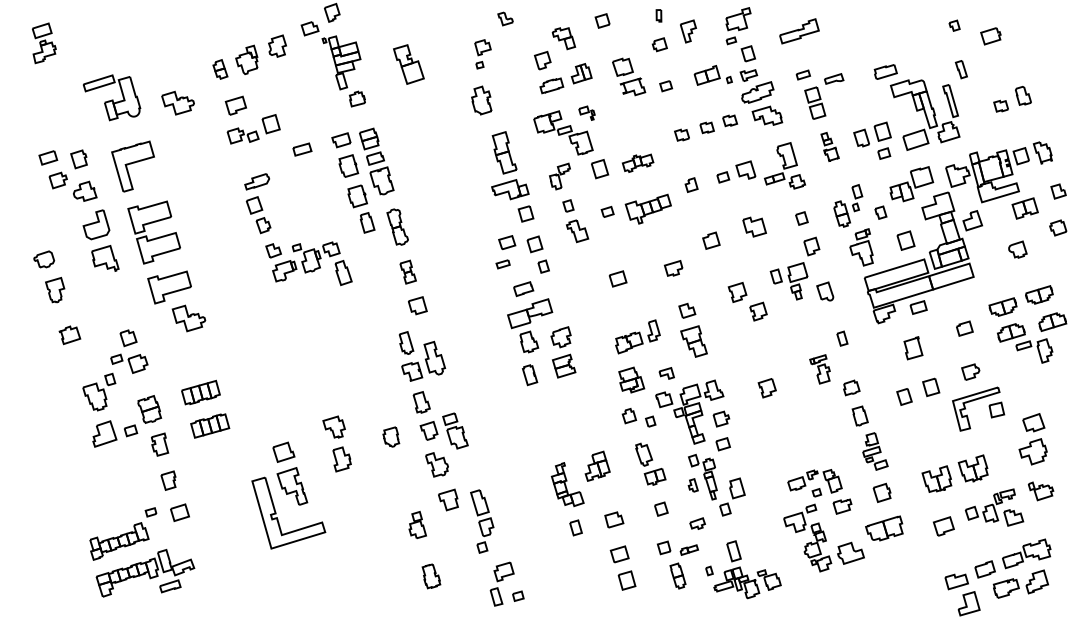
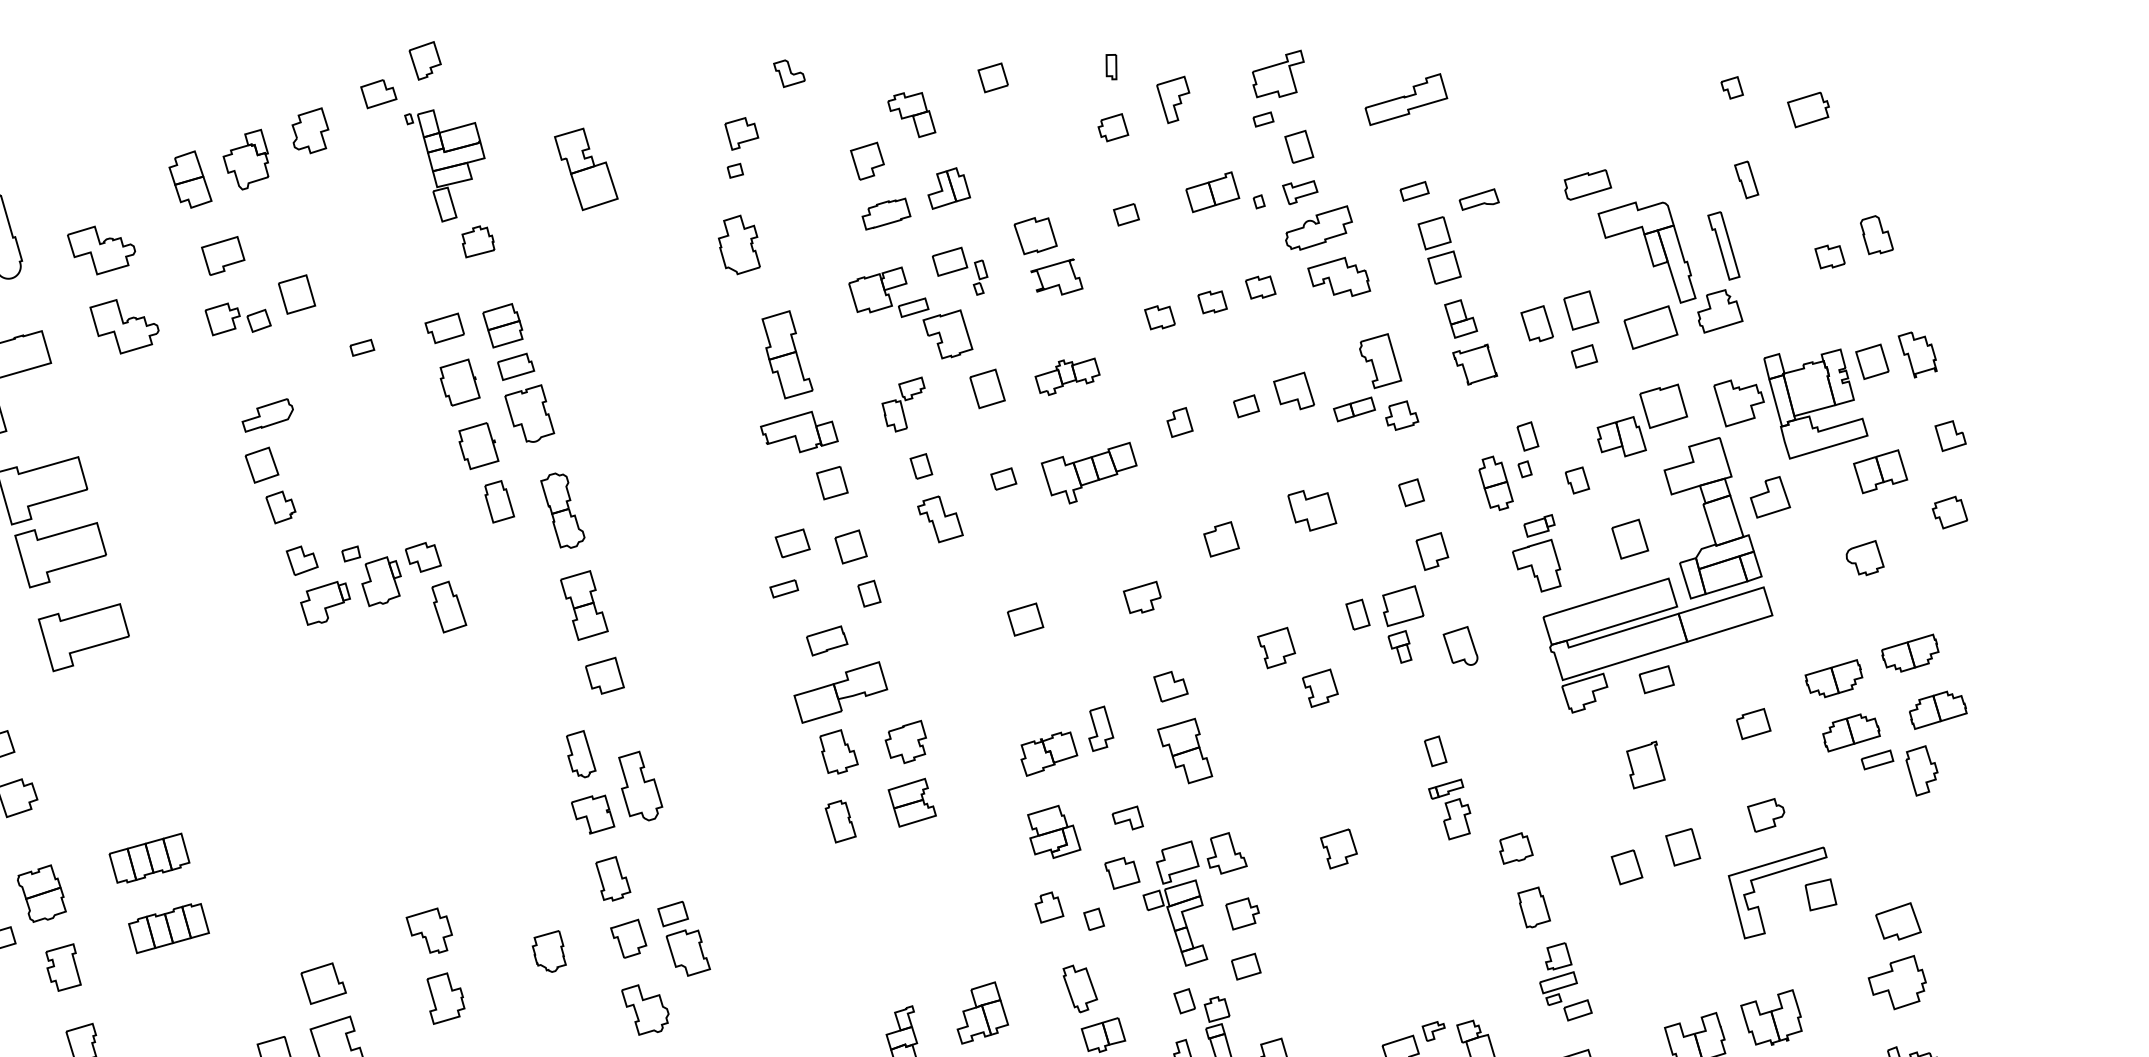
part: (220, 69) -> (190, 179), size x1.43
part: (629, 76) -> (1049, 255), moved
part: (586, 113) -> (959, 272), size x1.67
part: (829, 146) -> (1469, 341), size x1.43
part: (301, 149) -> (360, 347), size x0.62
part: (408, 271) -> (585, 603), size x1.43
part: (188, 318) -> (123, 326), moved
part: (842, 338) -> (1435, 750), moved

